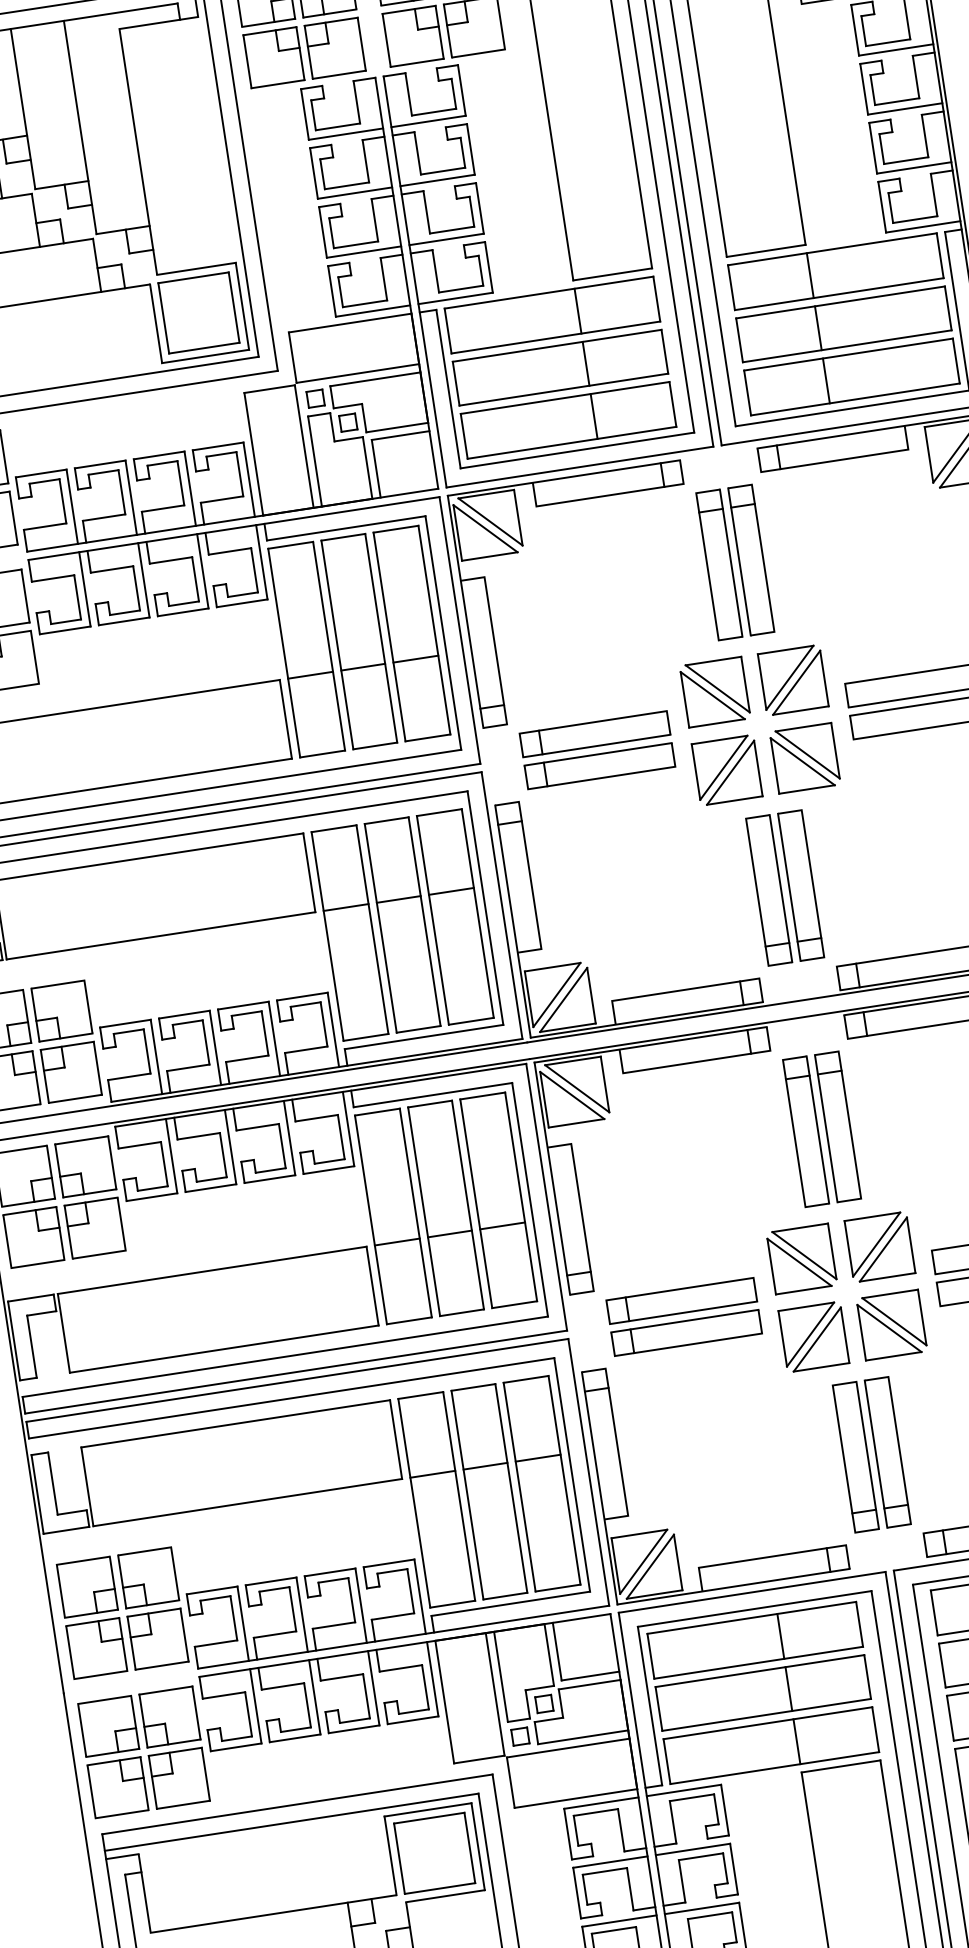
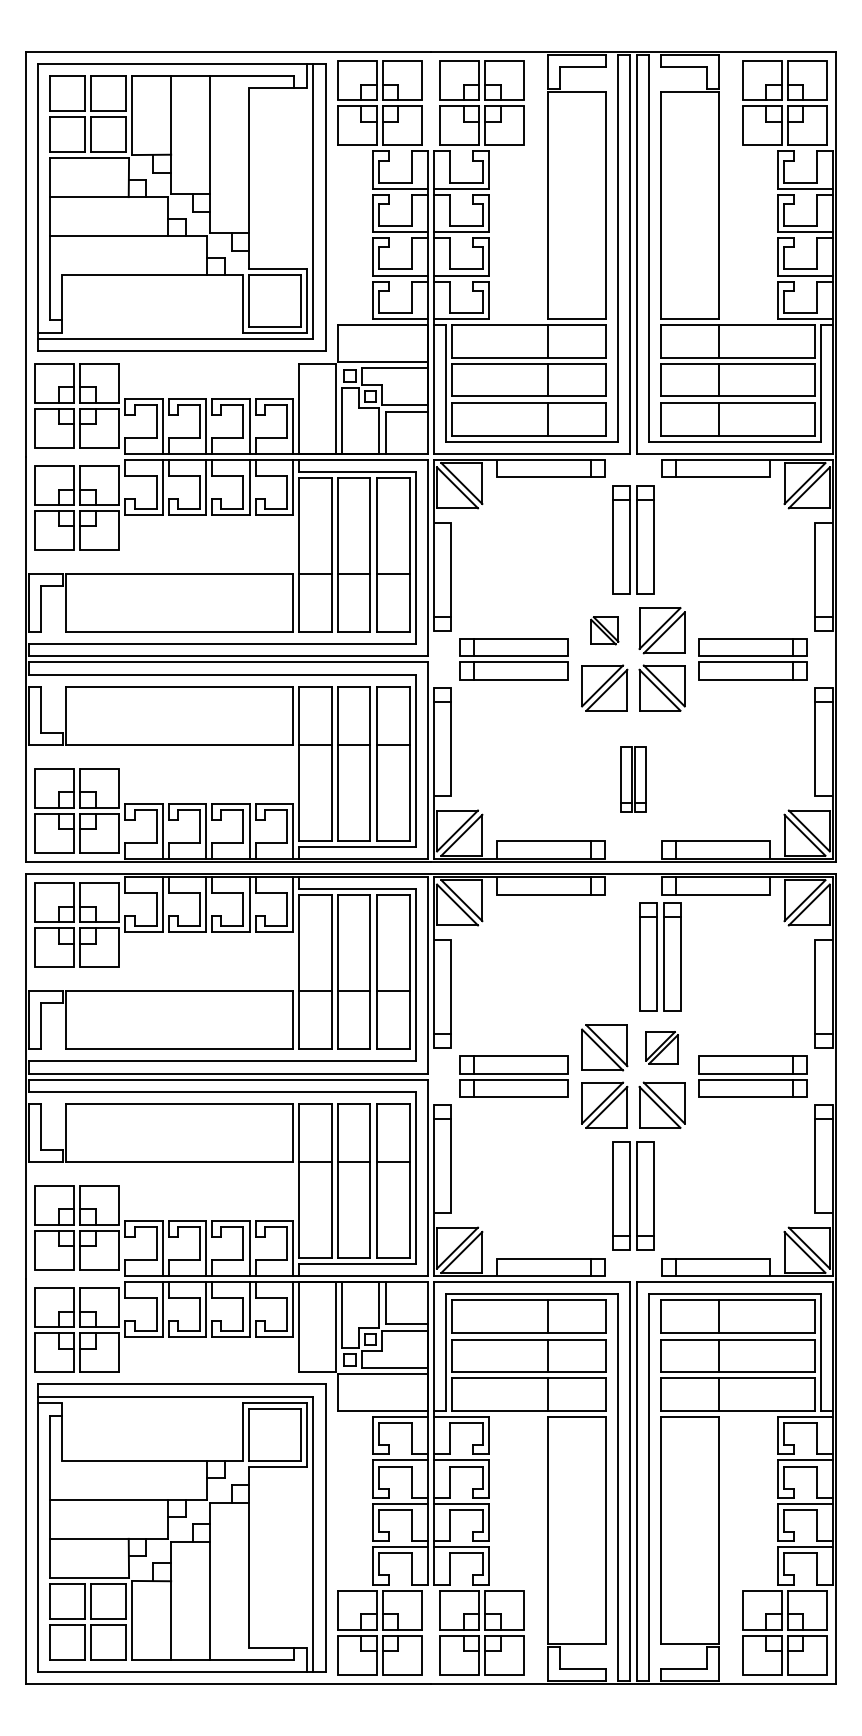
part: (714, 691) -> (604, 630), size x0.6
part: (785, 887) -> (633, 778), size x0.6
part: (822, 1128) -> (660, 956), moved
part: (879, 1246) -> (661, 1047), size x0.7

